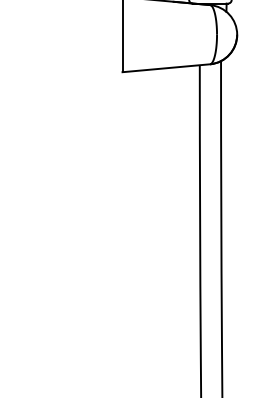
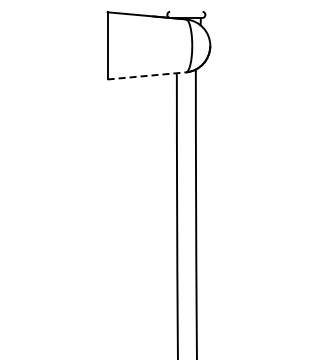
line: (167, 67) -> (147, 75), solid -> dashed

